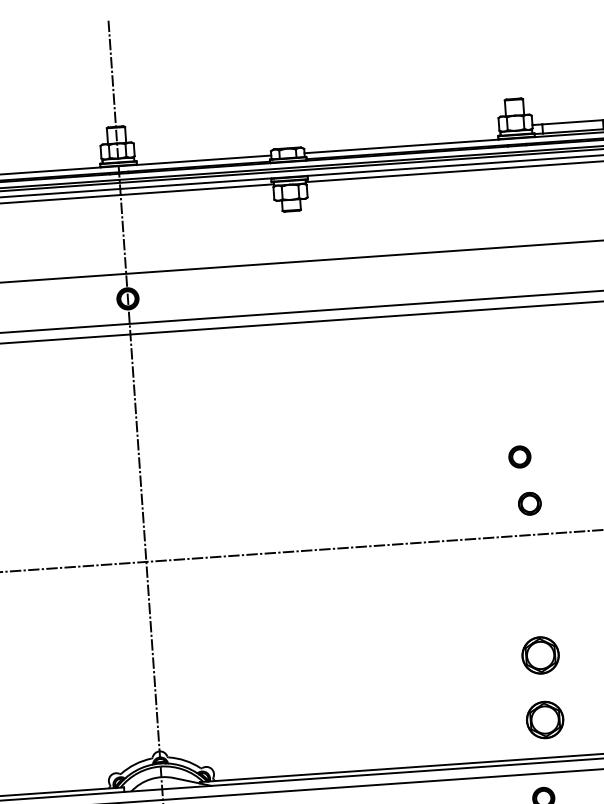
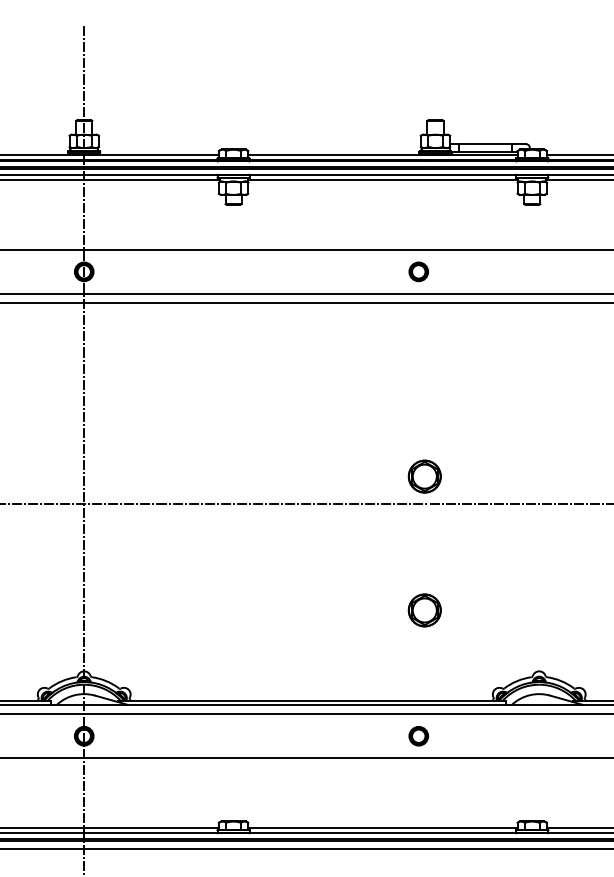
part: (519, 456) -> (418, 271), moved
part: (529, 503) -> (424, 476), size x1.67
part: (544, 720) -> (424, 667), removed

